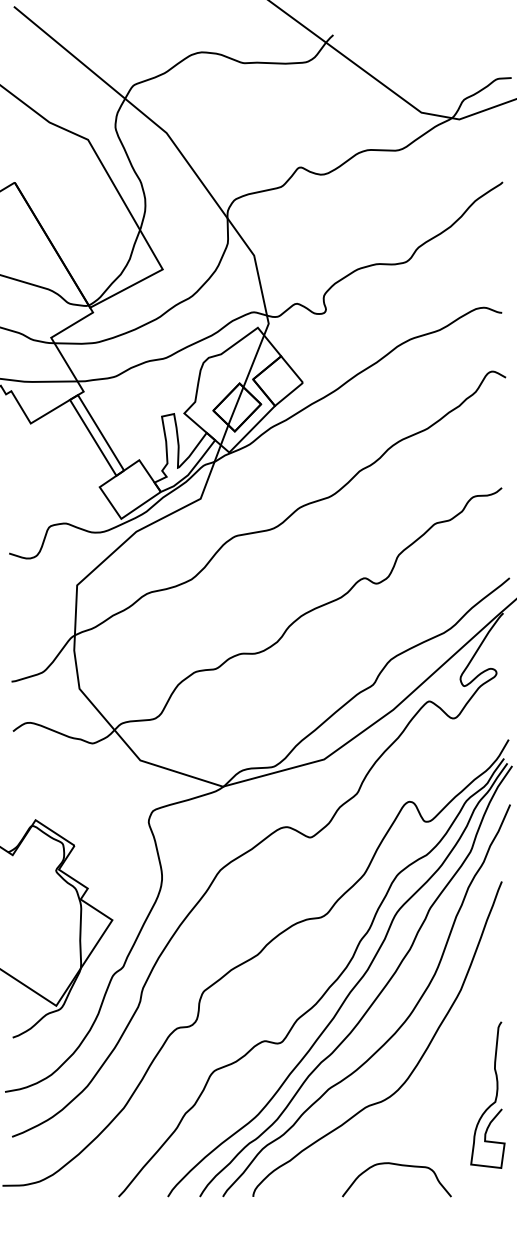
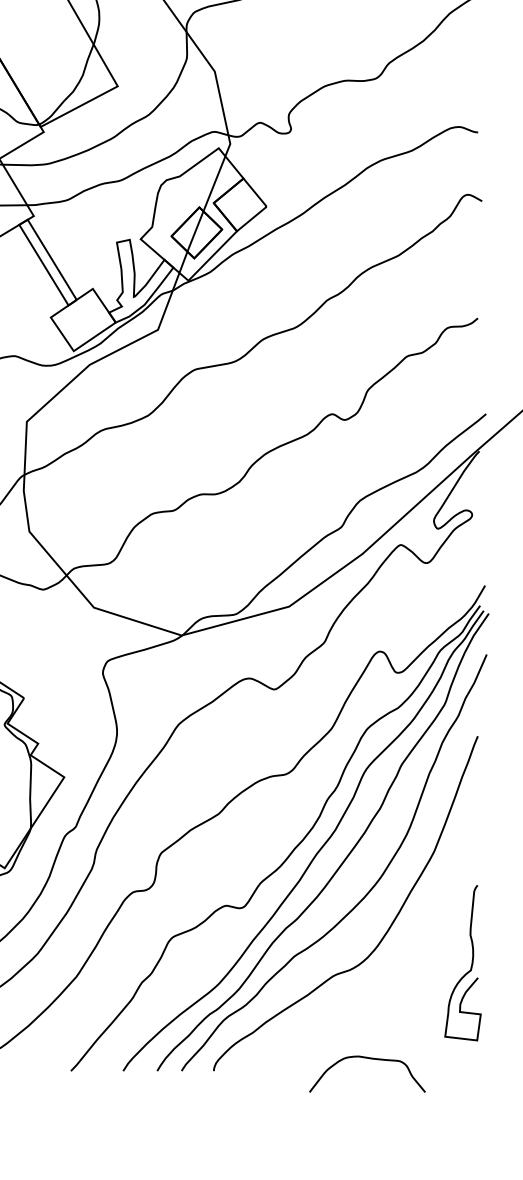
curve: (401, 1166) -> (372, 1060), moved

